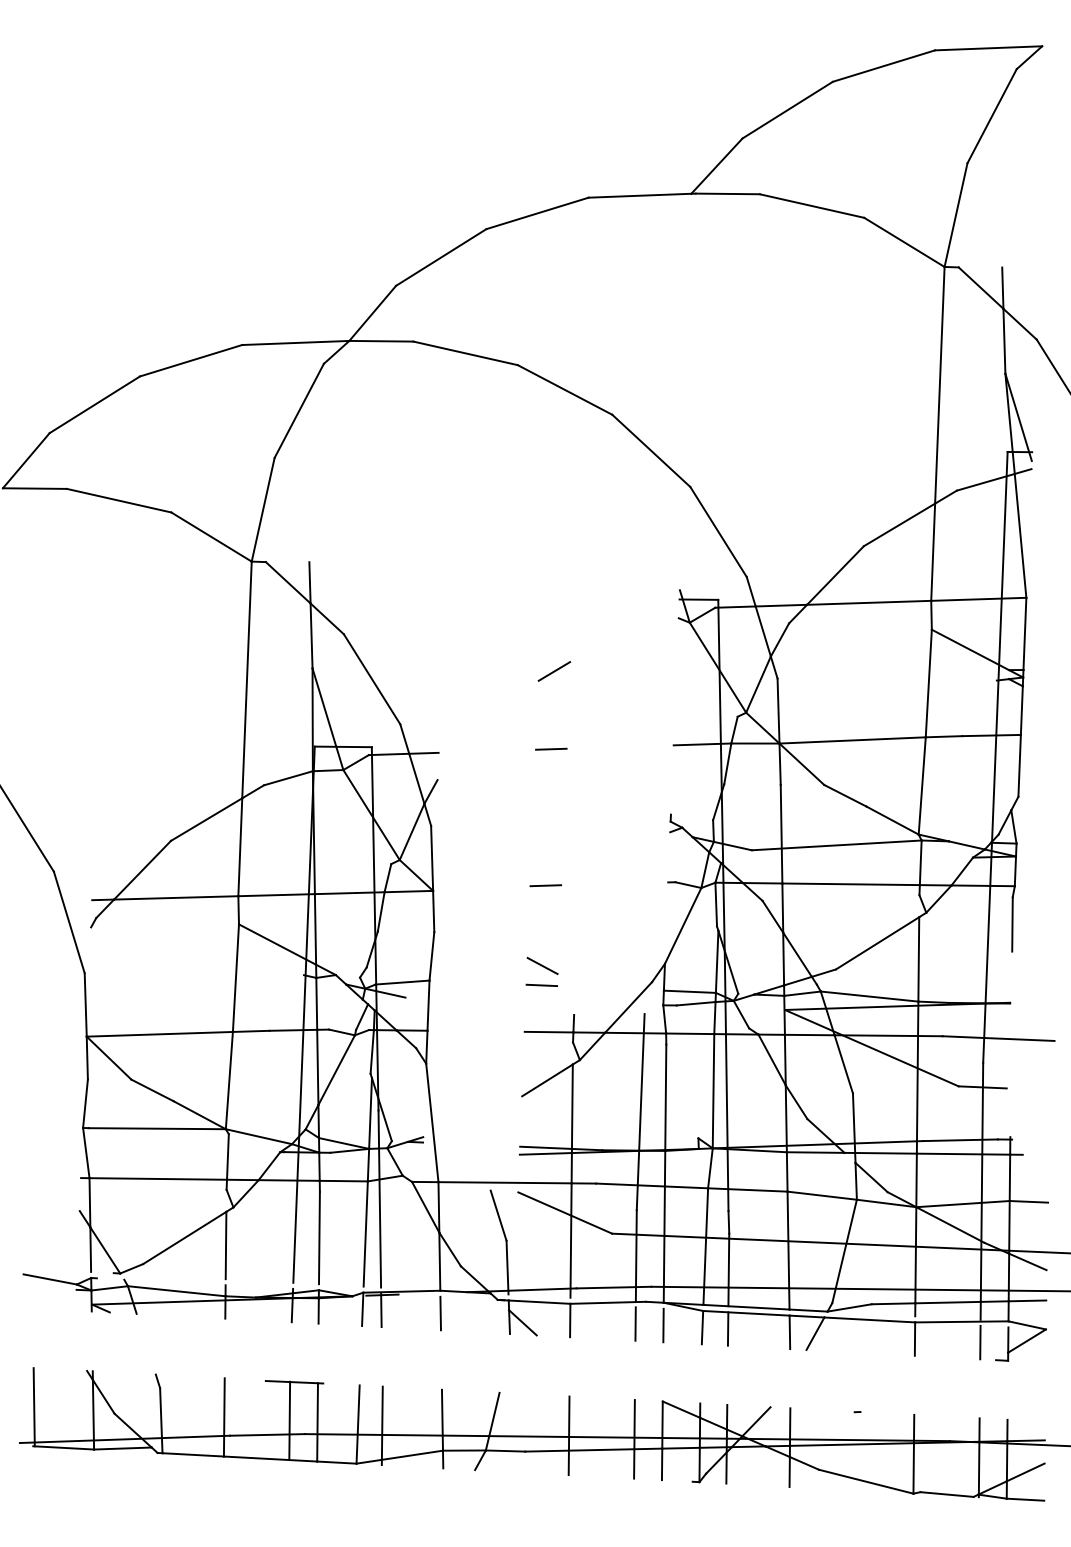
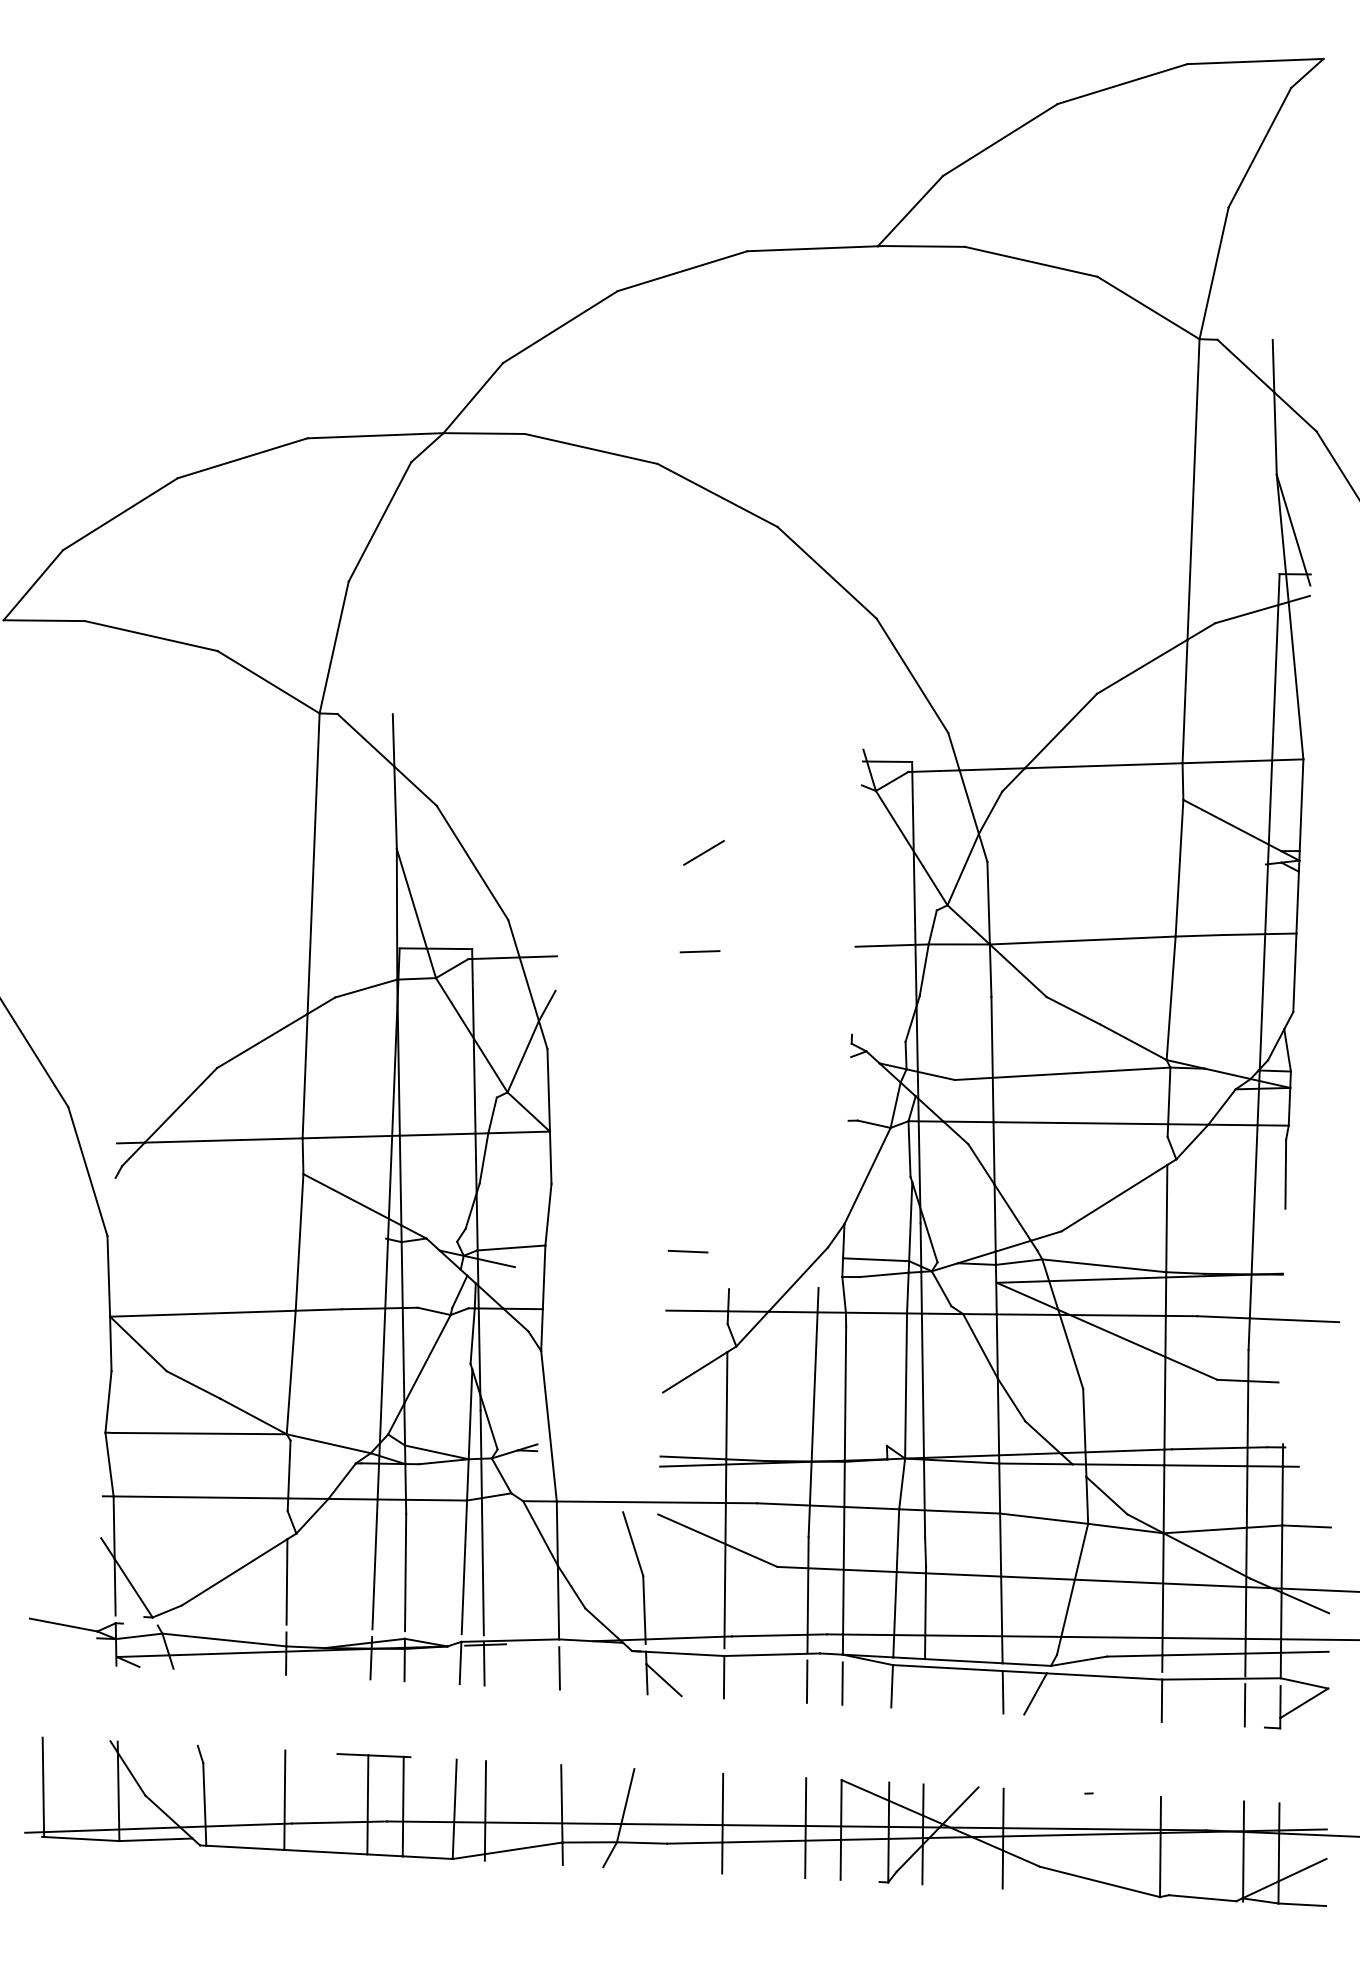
line: (545, 885) -> (692, 1124), removed
line: (542, 965) -> (689, 1226), removed
line: (728, 1328) -> (924, 1687), removed

